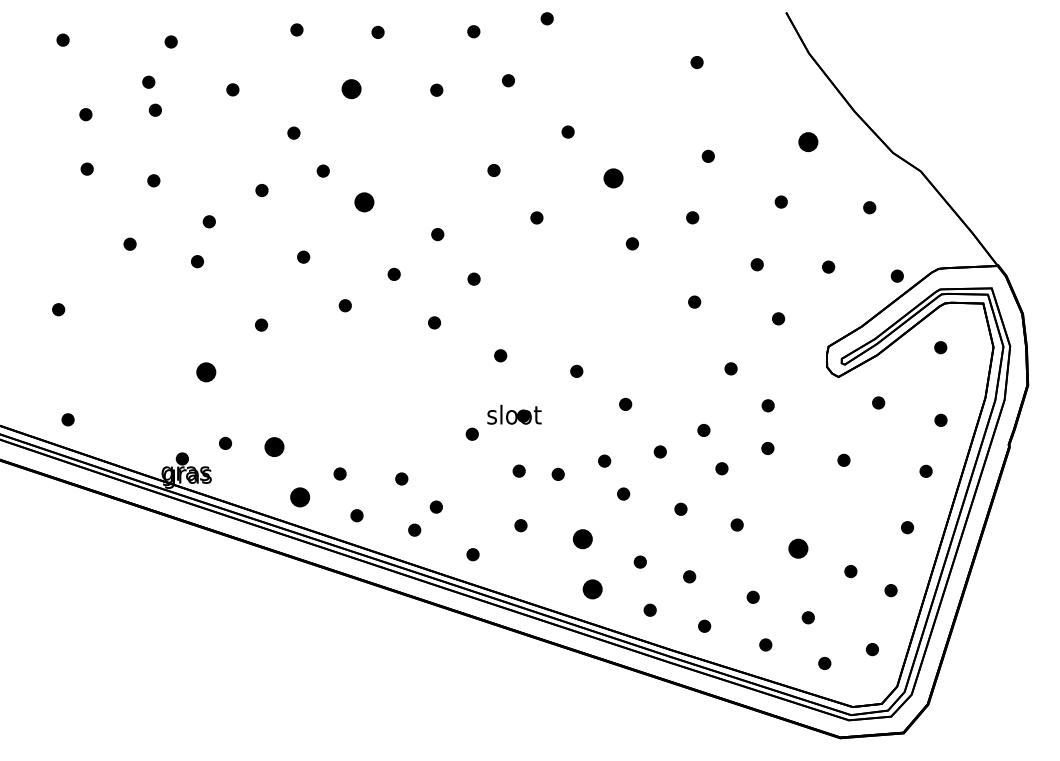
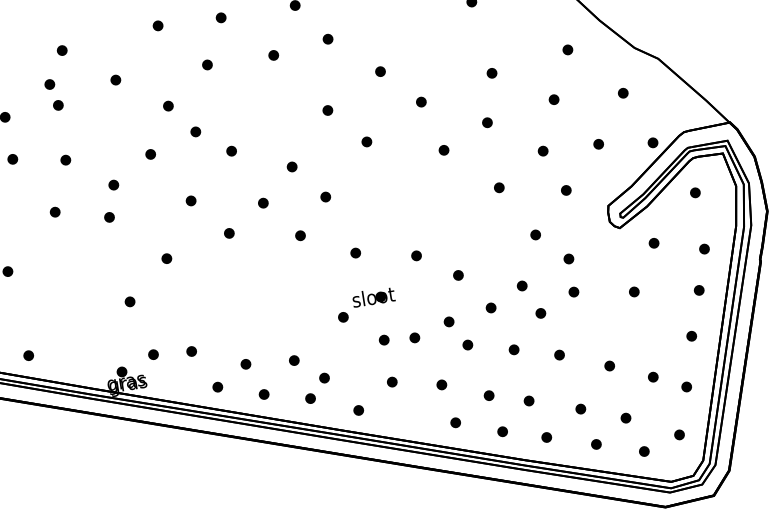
part: (350, 88) -> (206, 64), size x0.62
part: (808, 141) -> (567, 49), size x0.62
part: (613, 178) -> (421, 102), size x0.62
part: (364, 202) -> (231, 151), size x0.62
part: (206, 371) -> (129, 301), size x0.62
part: (273, 446) -> (191, 351), size x0.62
part: (299, 496) -> (217, 386), size x0.62
part: (582, 538) -> (441, 384), size x0.62
part: (797, 548) -> (609, 365), size x0.62
part: (592, 589) -> (455, 422), size x0.62

